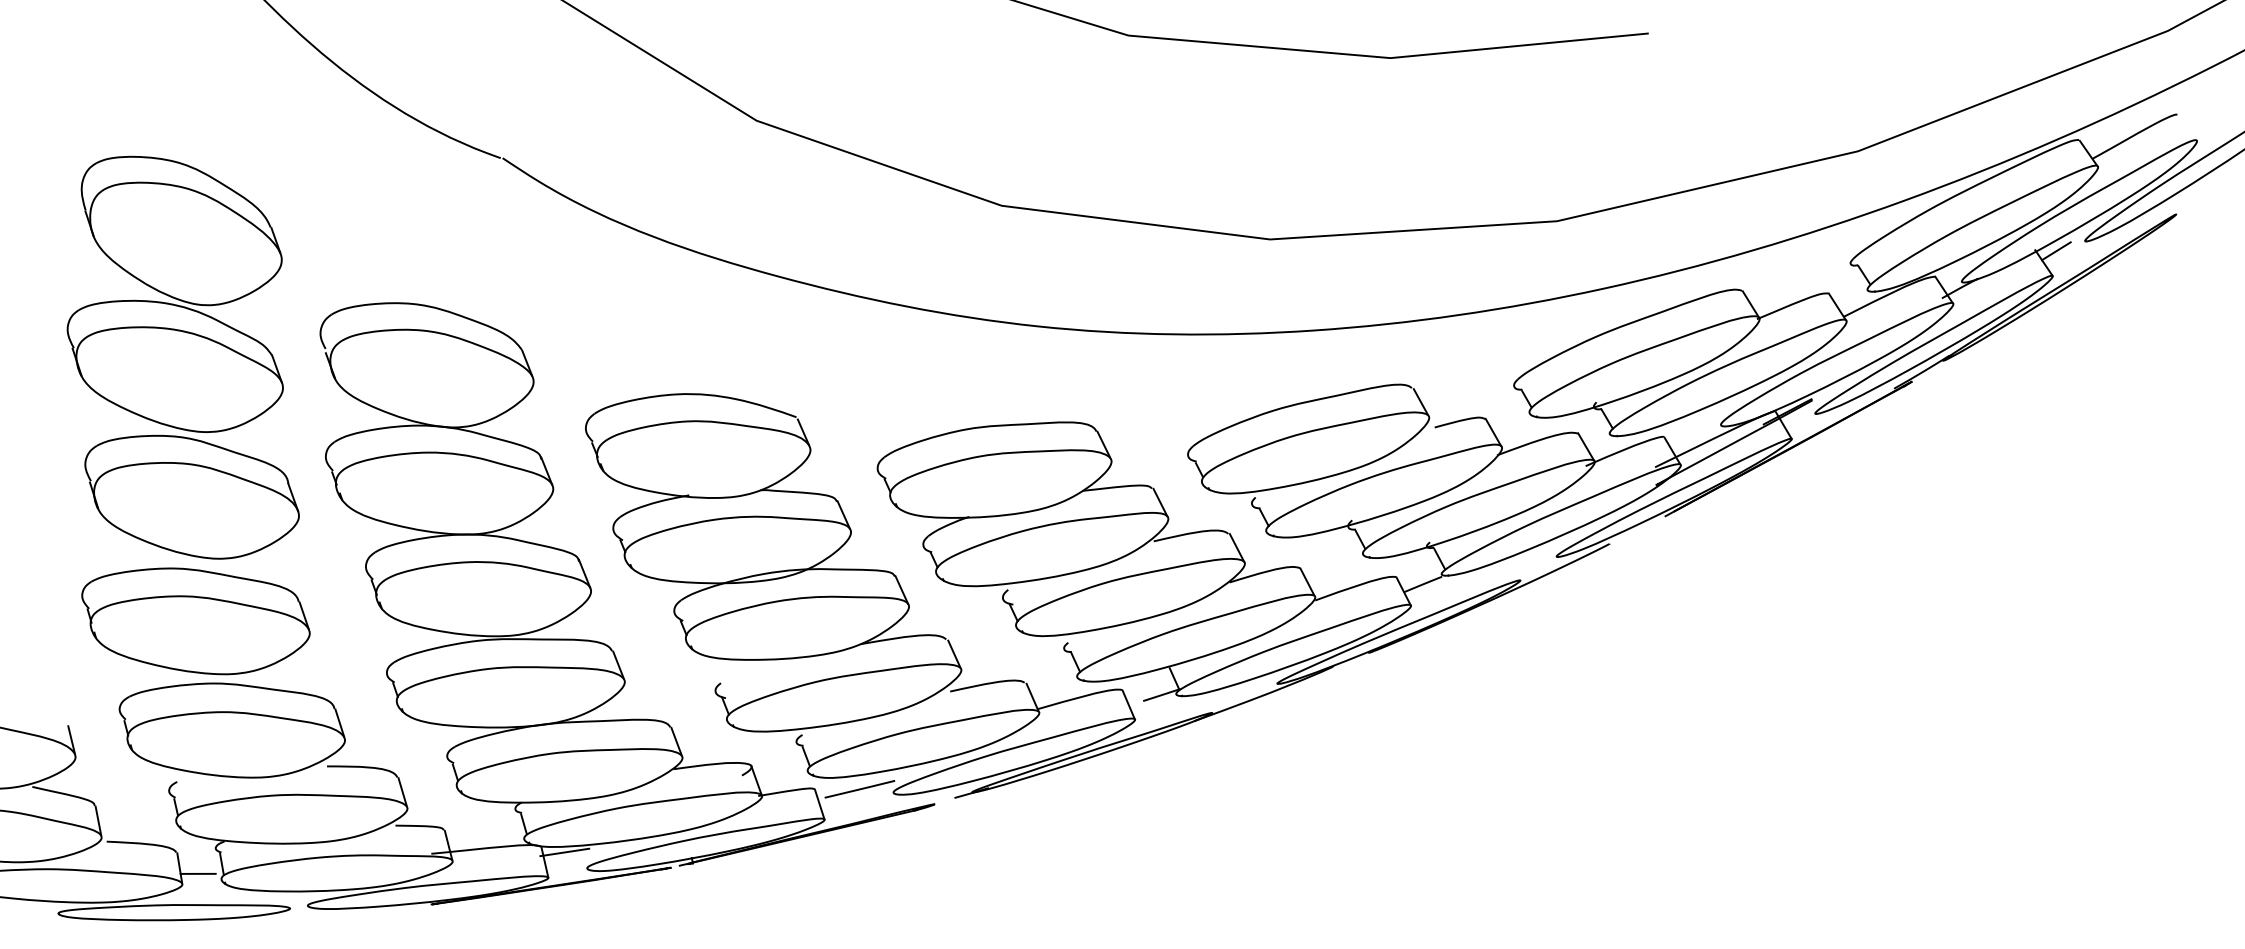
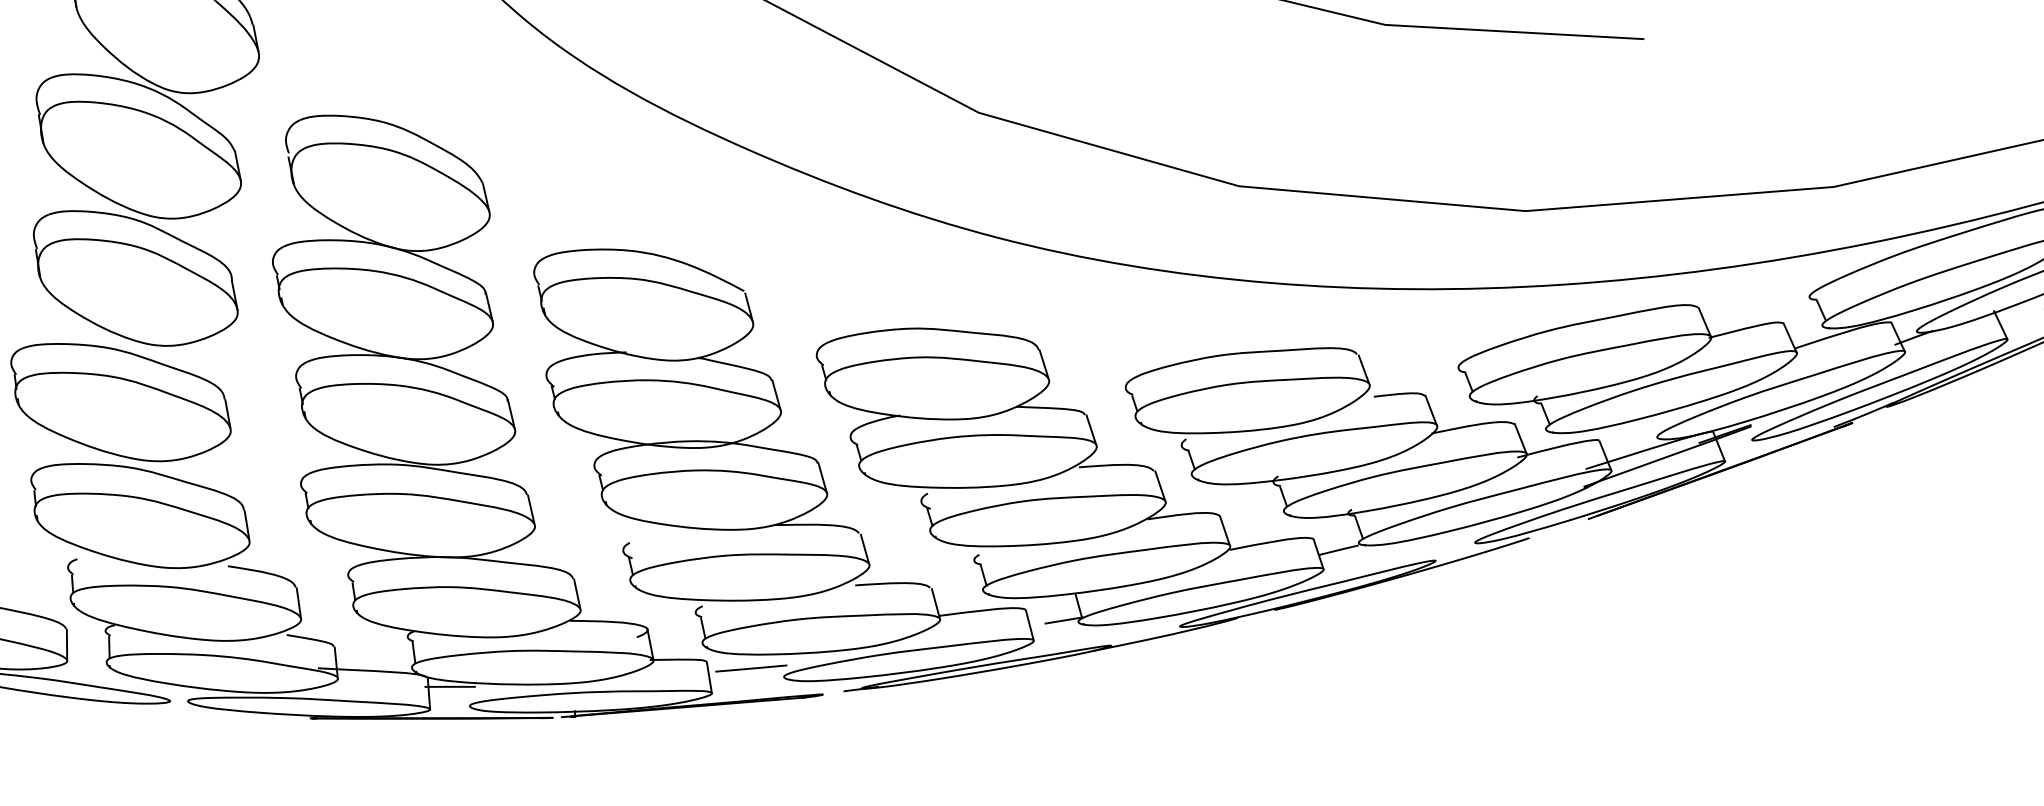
line: (2055, 251) -> (2013, 315), removed
line: (197, 873) -> (83, 652), removed

